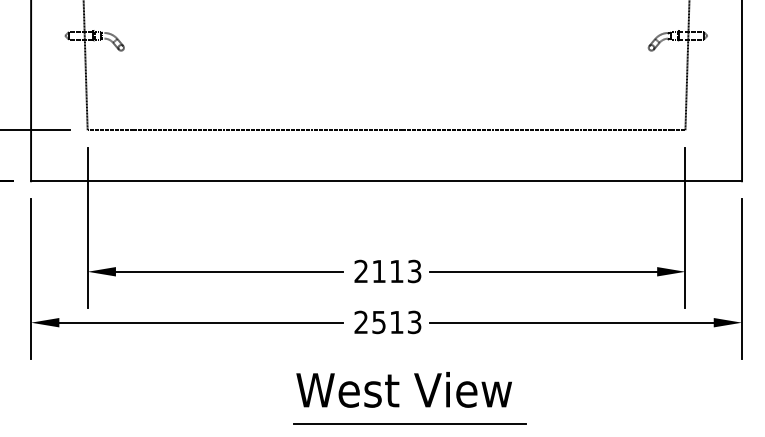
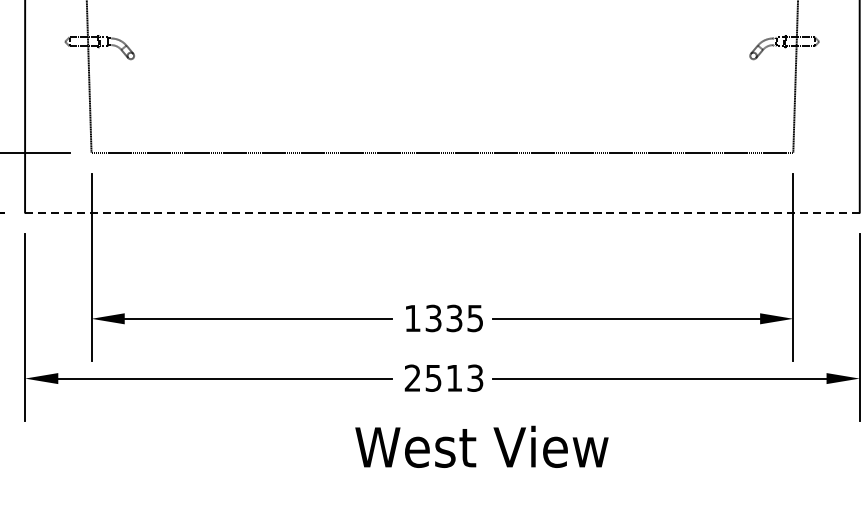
line: (386, 181) -> (442, 212), solid -> dashed
text: (387, 271) -> (443, 318), 2113 -> 1335
text: (403, 389) -> (481, 446), moved
line: (409, 424) -> (469, 498), removed

